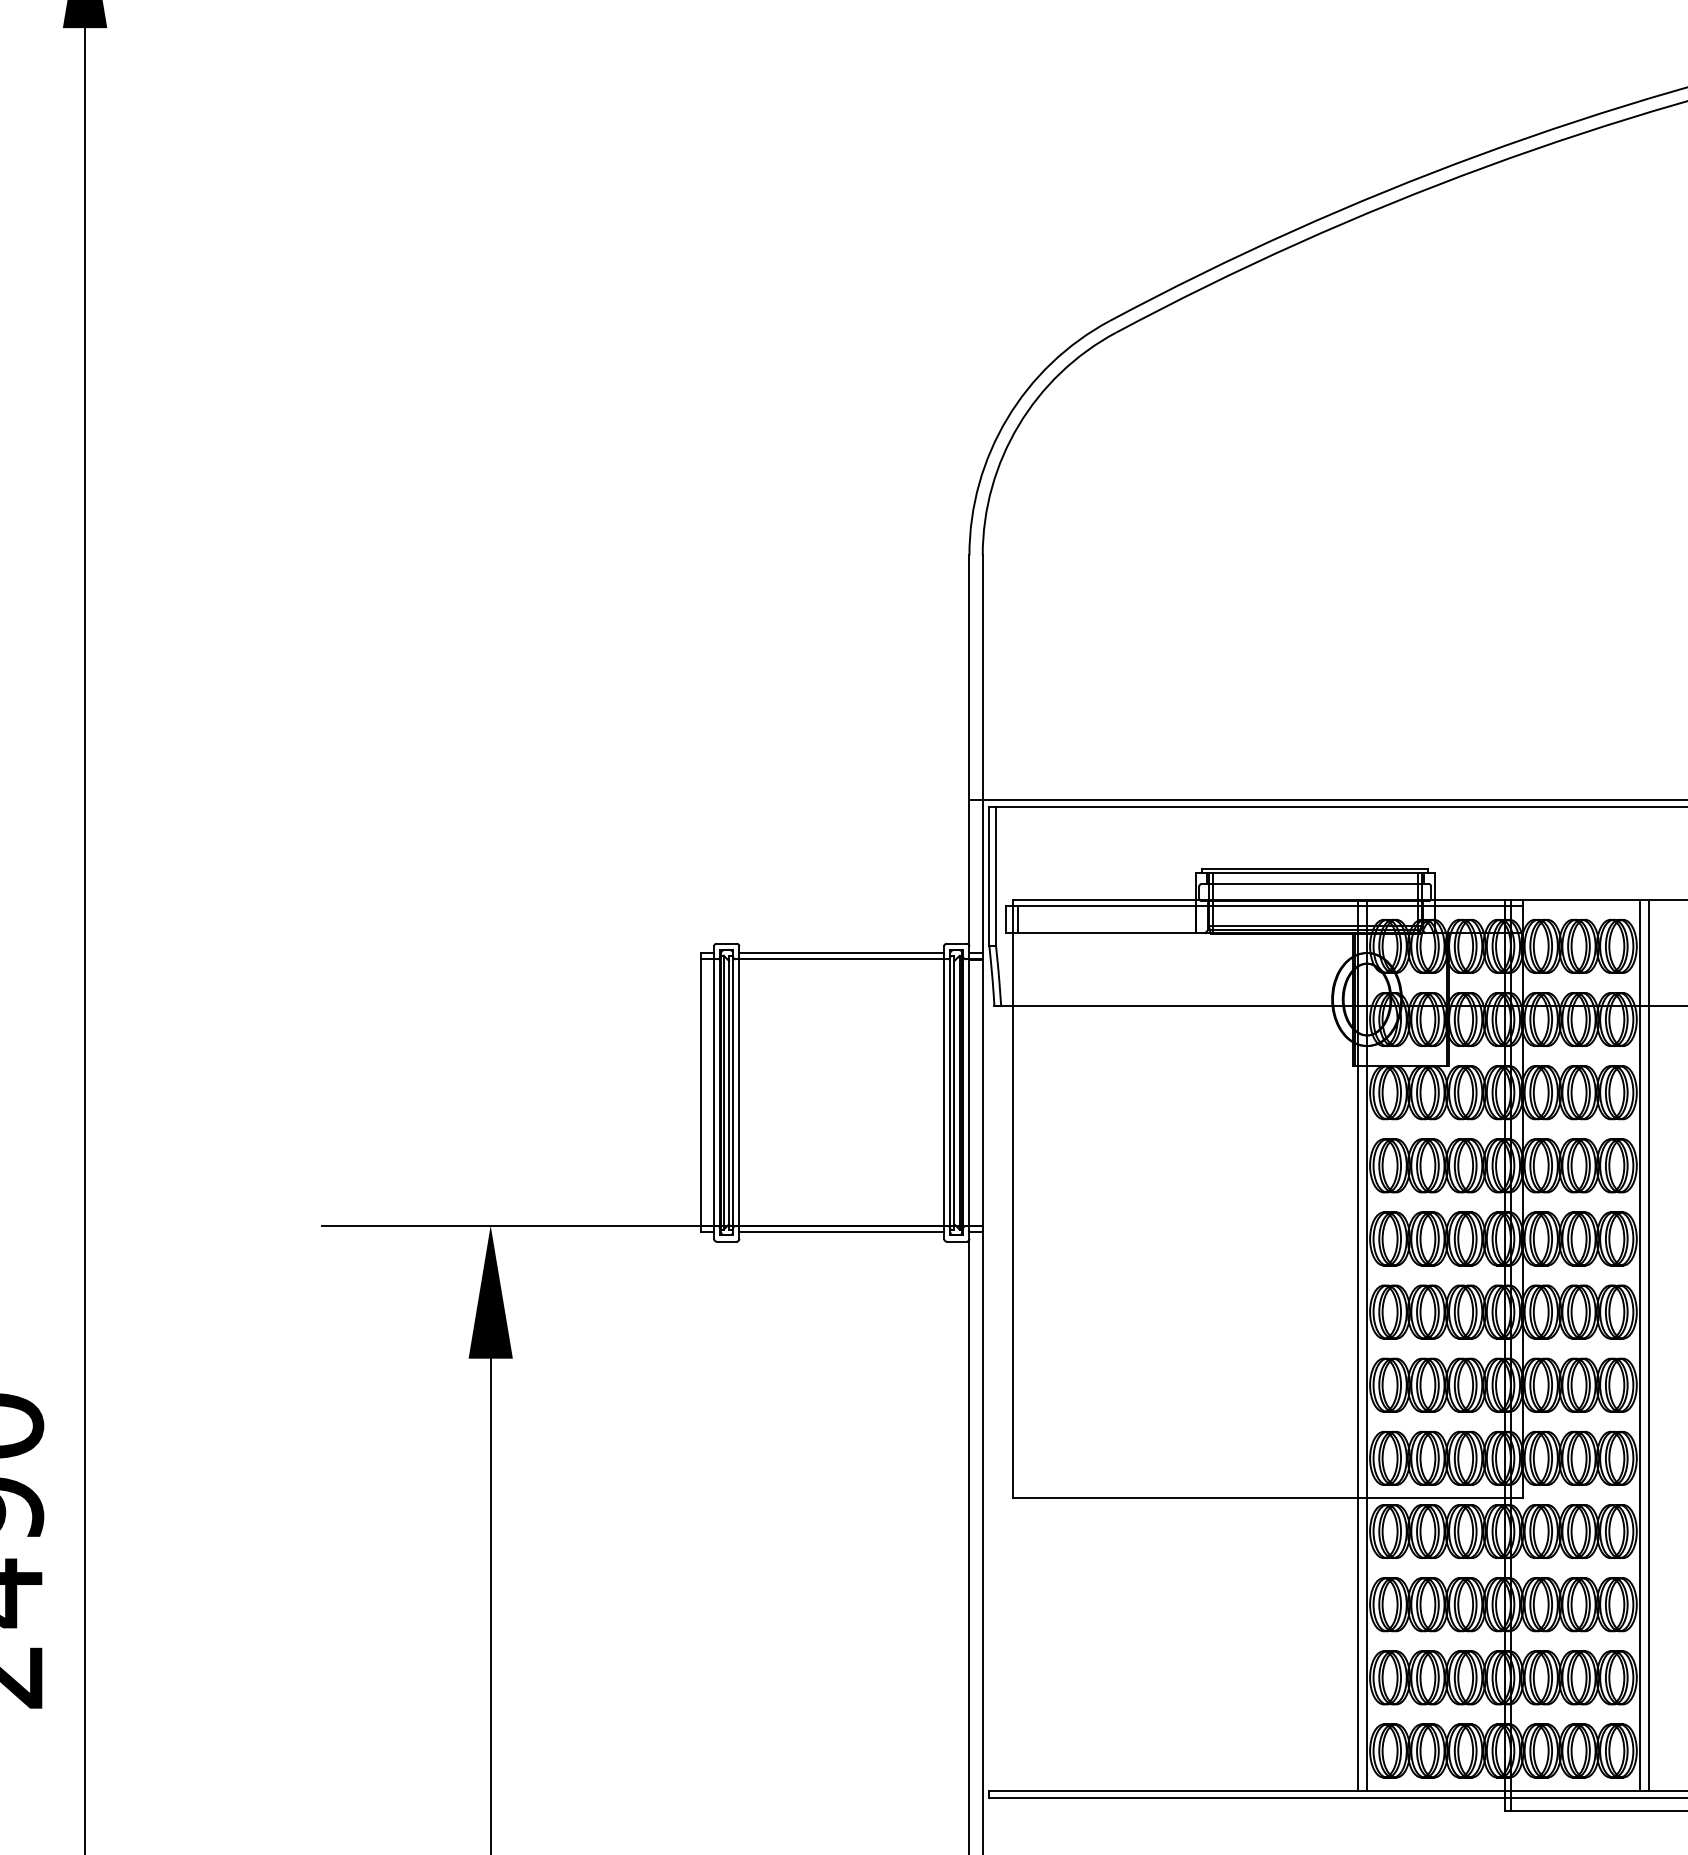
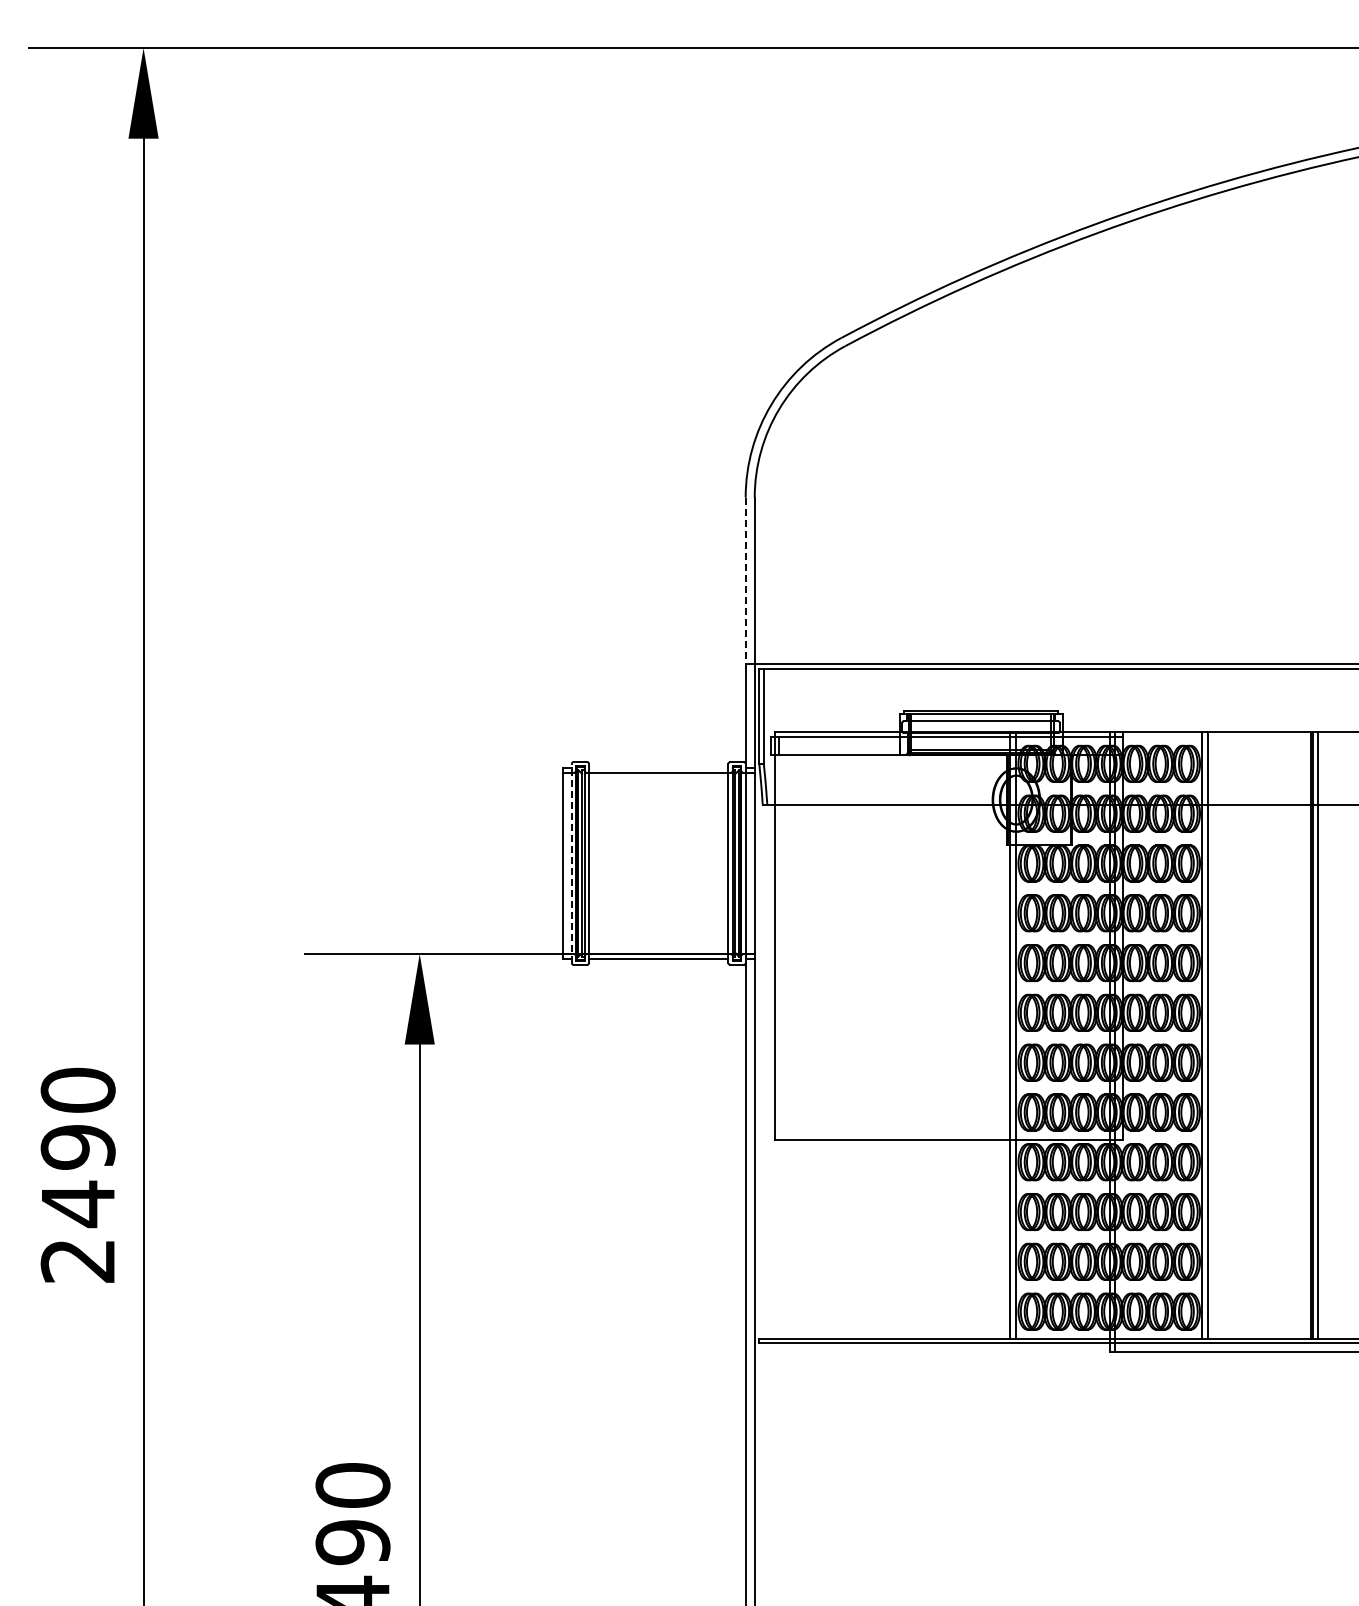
line: (969, 678) -> (745, 581), solid -> dashed
line: (841, 953) -> (658, 768), removed
line: (713, 1092) -> (571, 863), solid -> dashed

